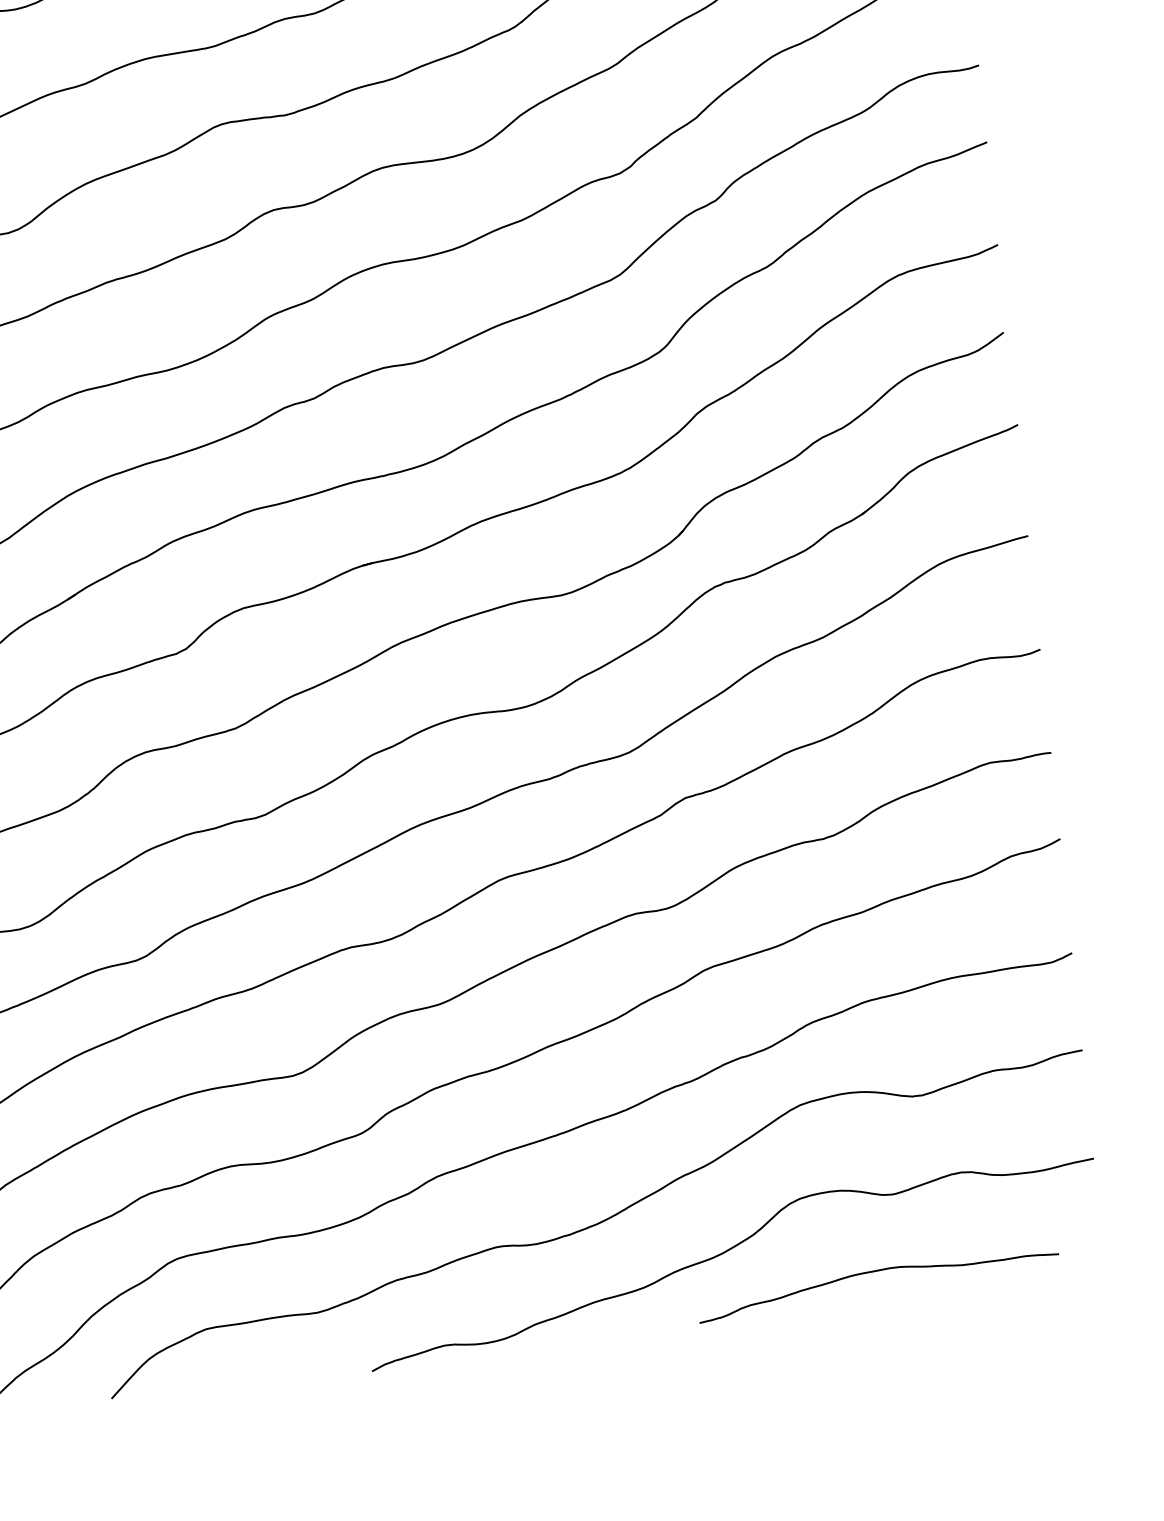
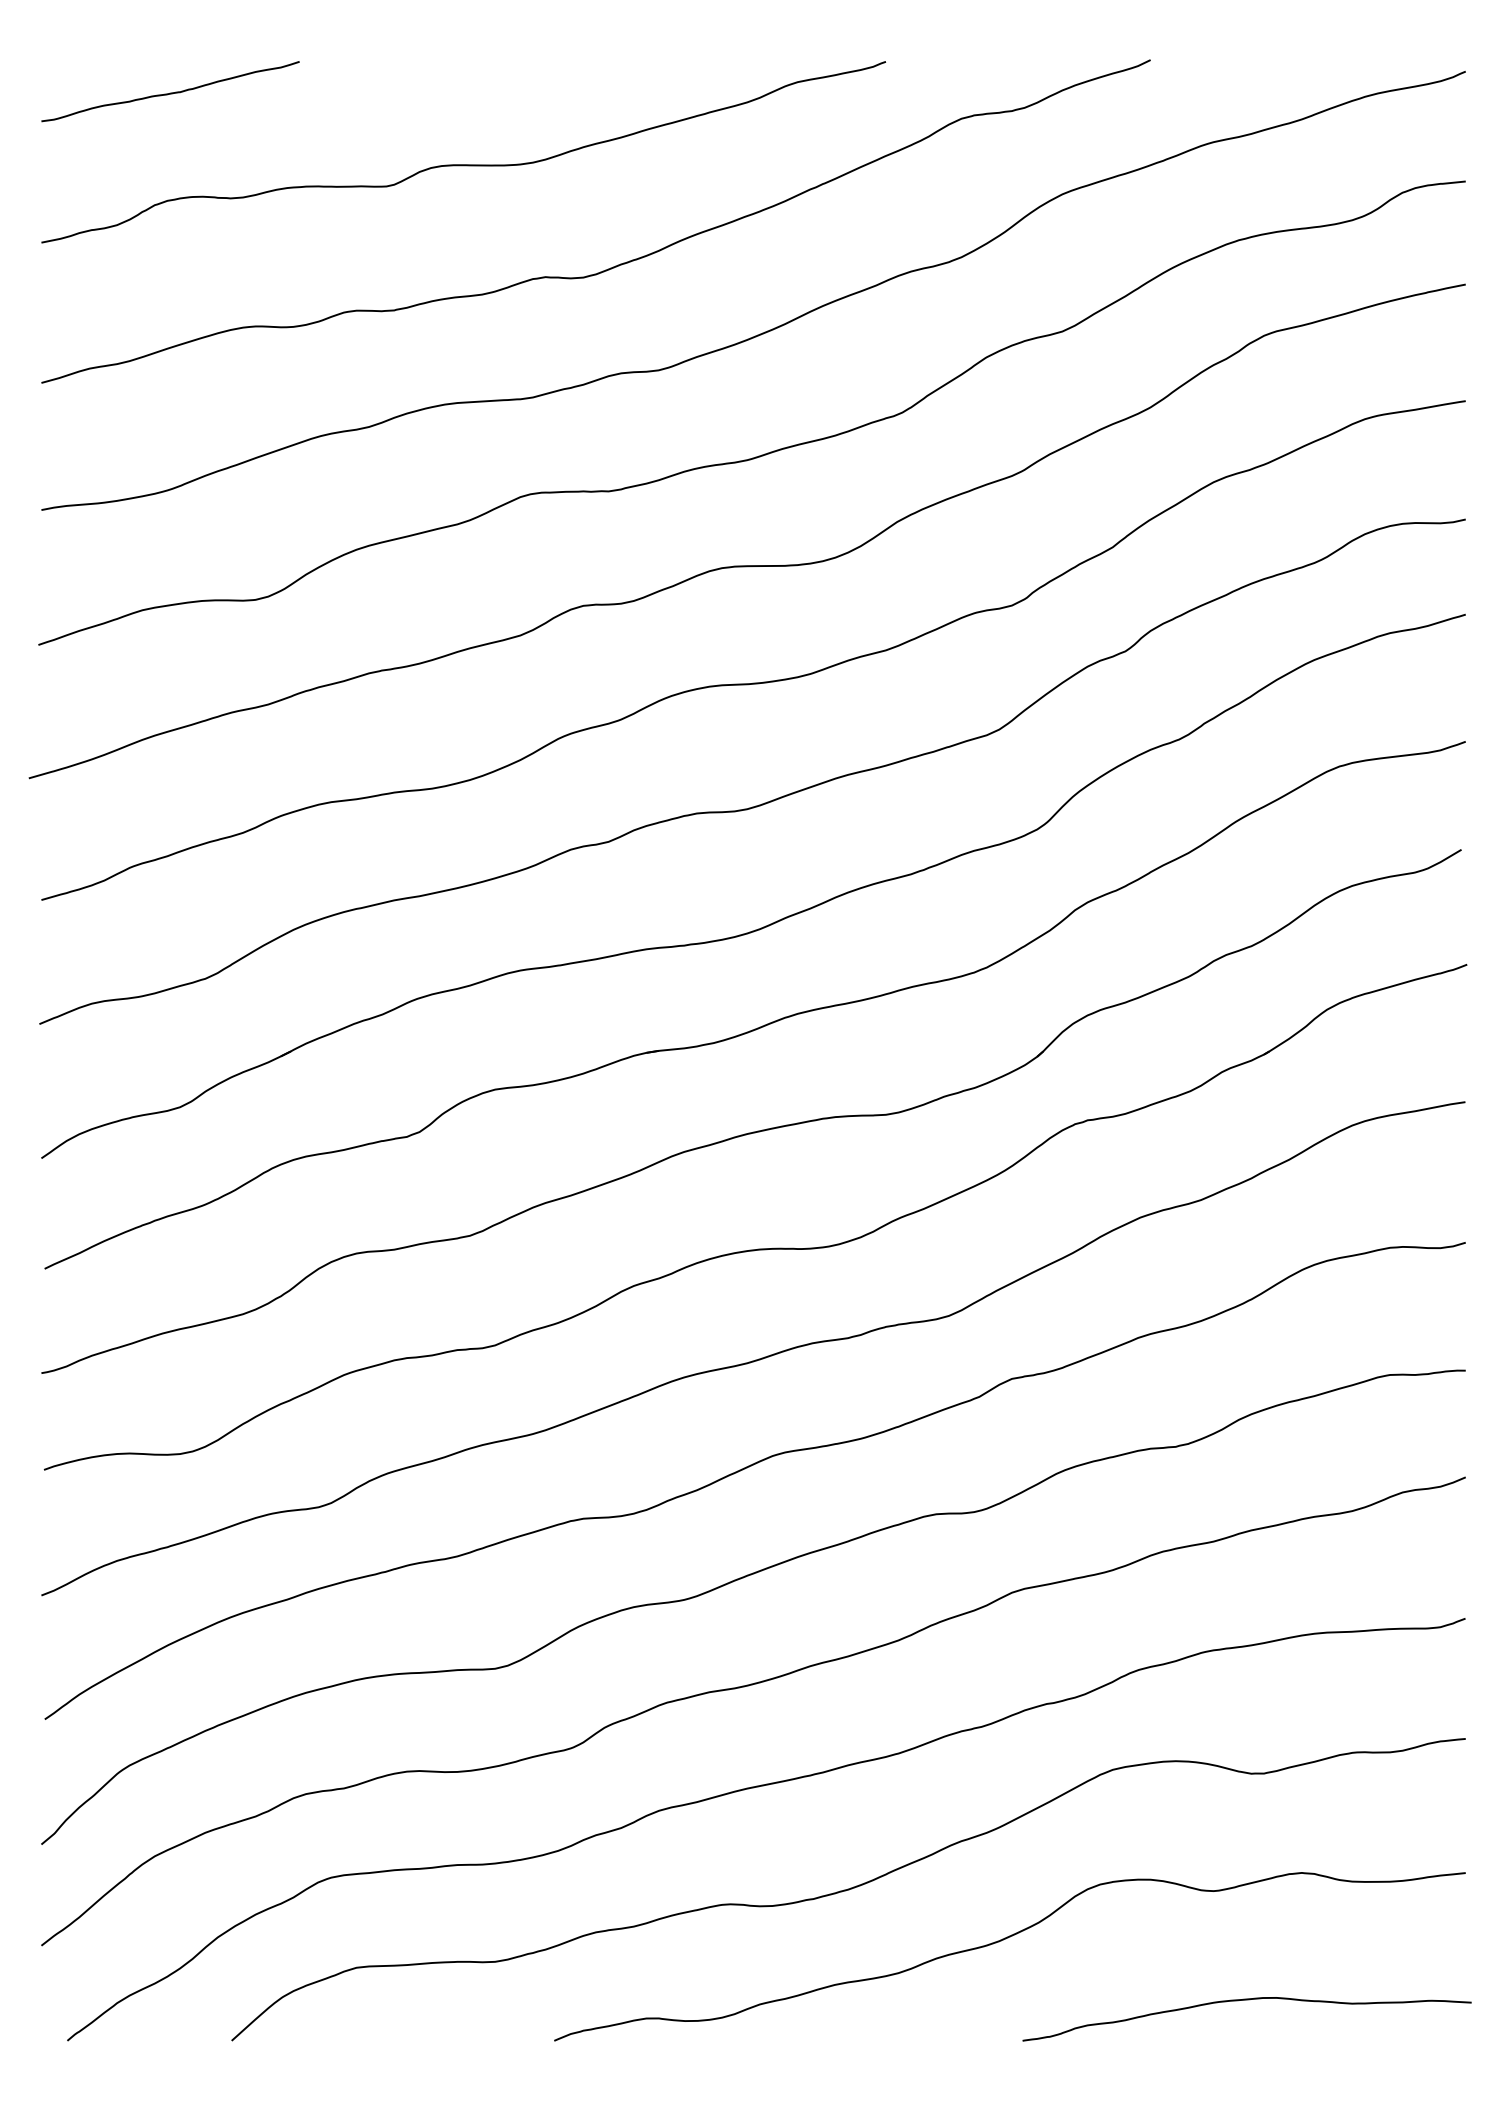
curve: (877, 1271) -> (1246, 2000), moved

